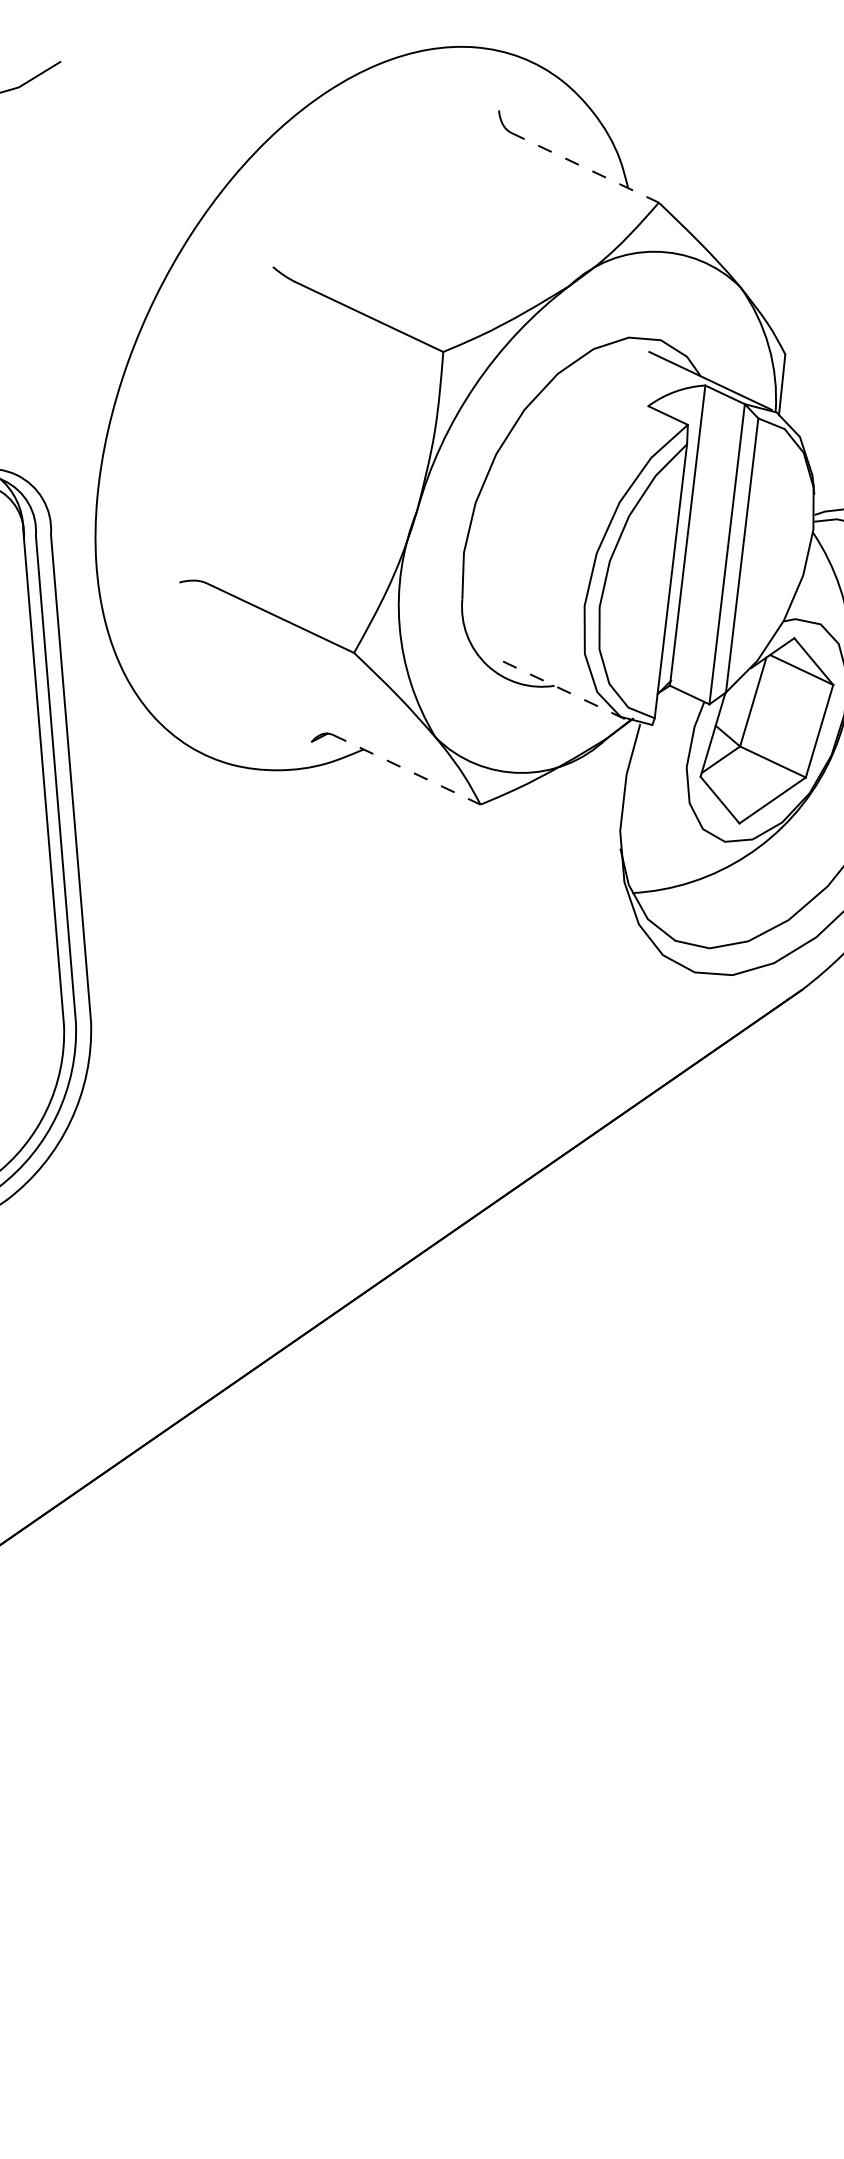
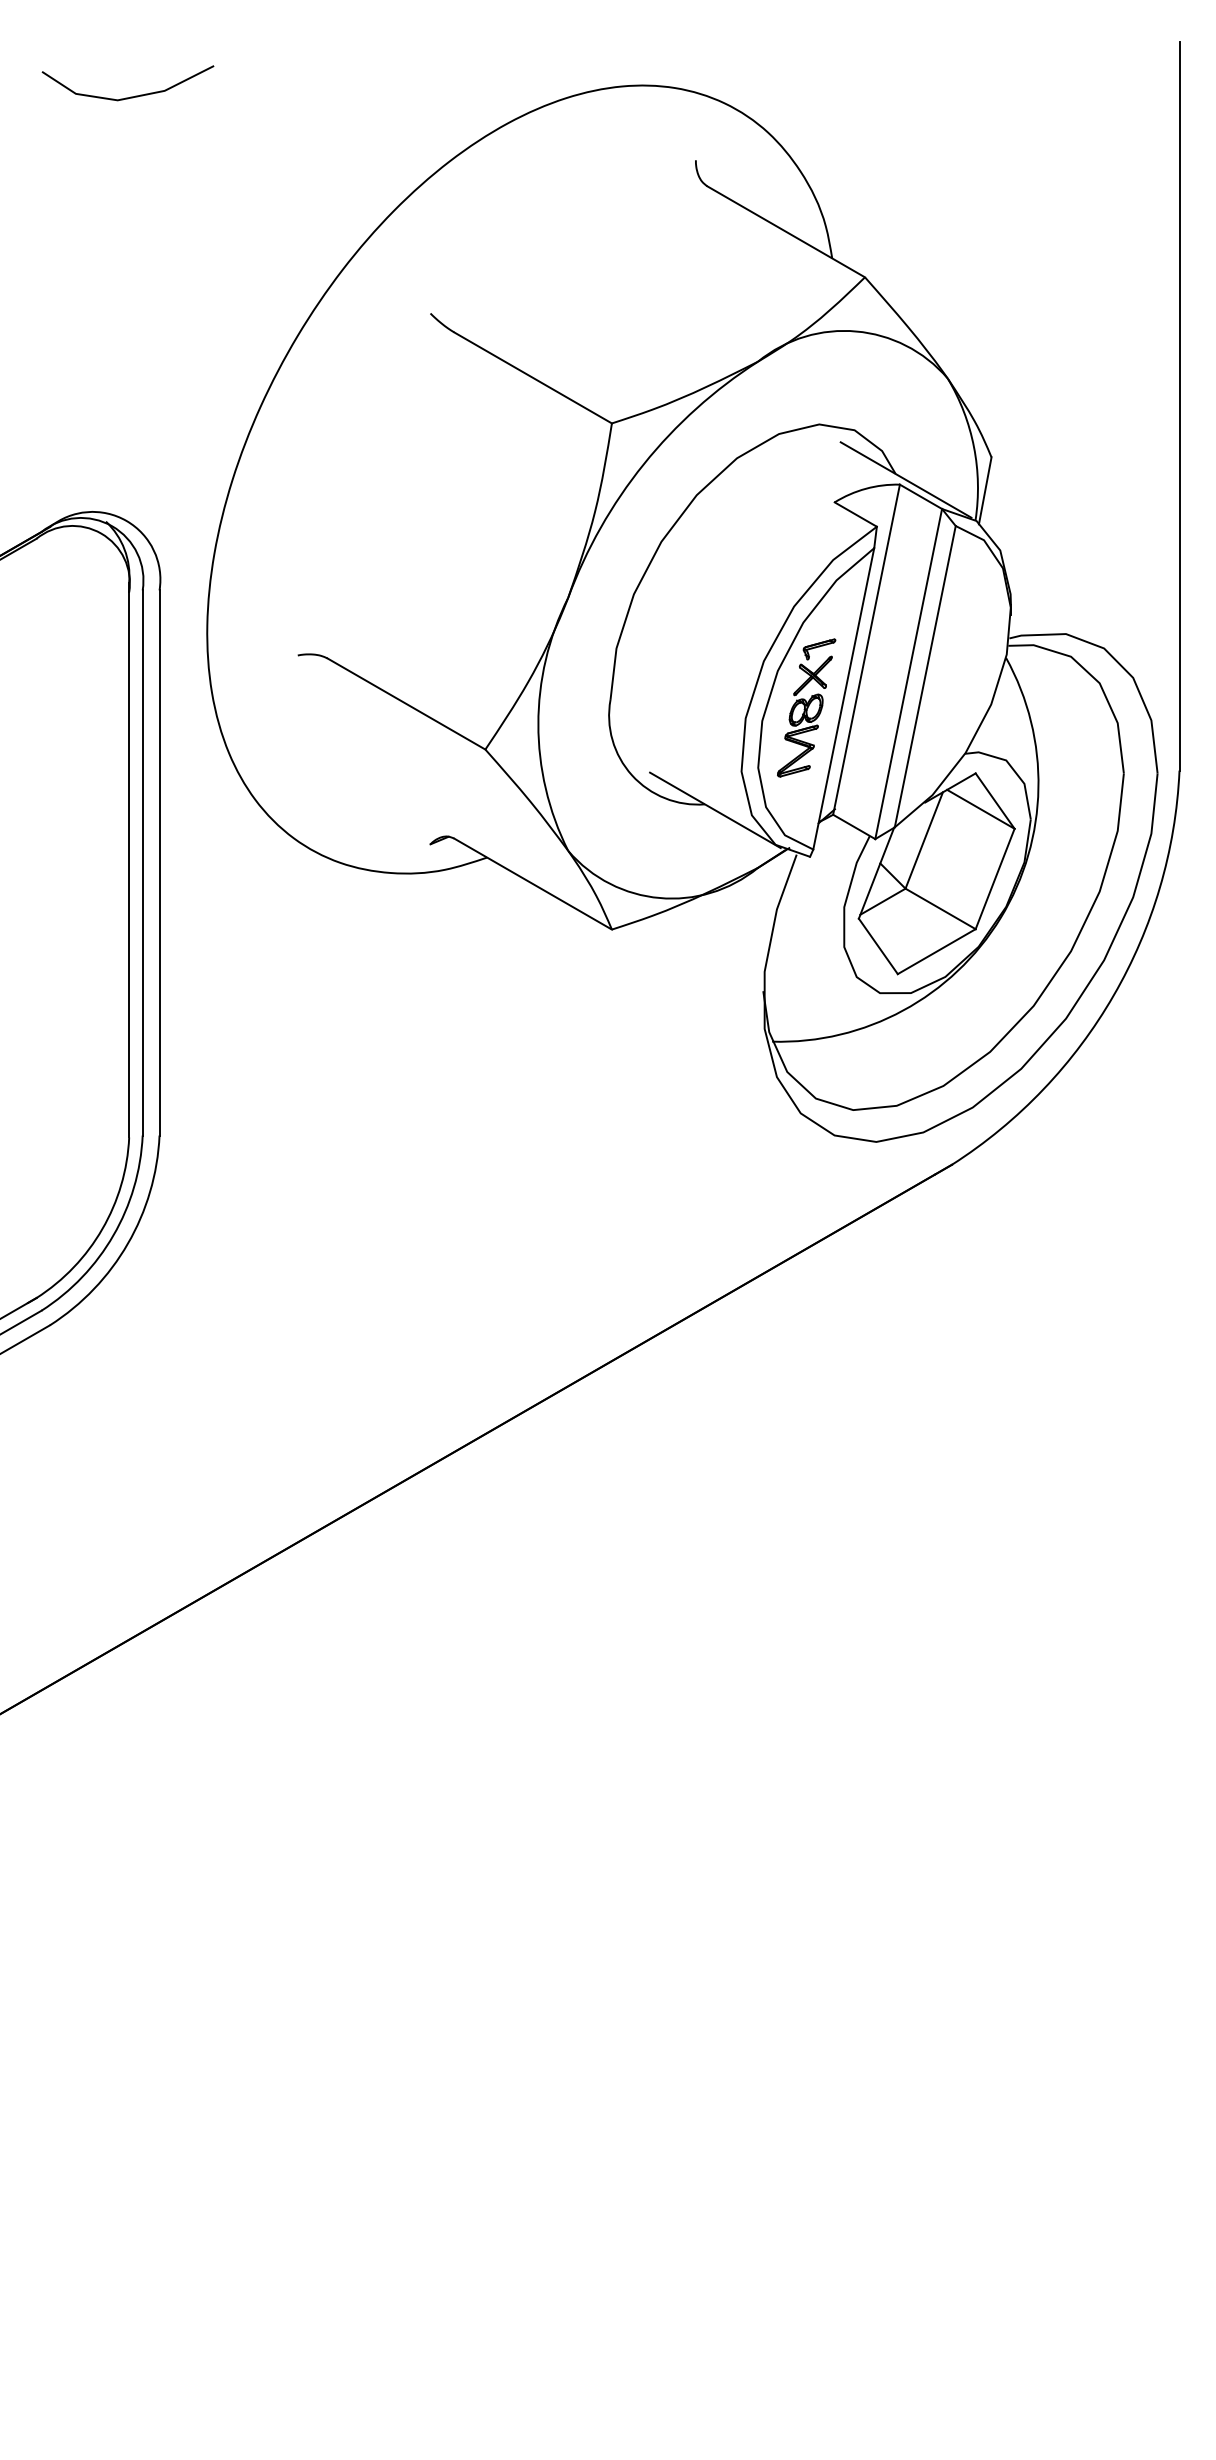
line: (585, 168) -> (786, 232), dashed -> solid
part: (638, 591) -> (806, 707), added
line: (564, 690) -> (715, 810), dashed -> solid
line: (407, 770) -> (533, 884), dashed -> solid

